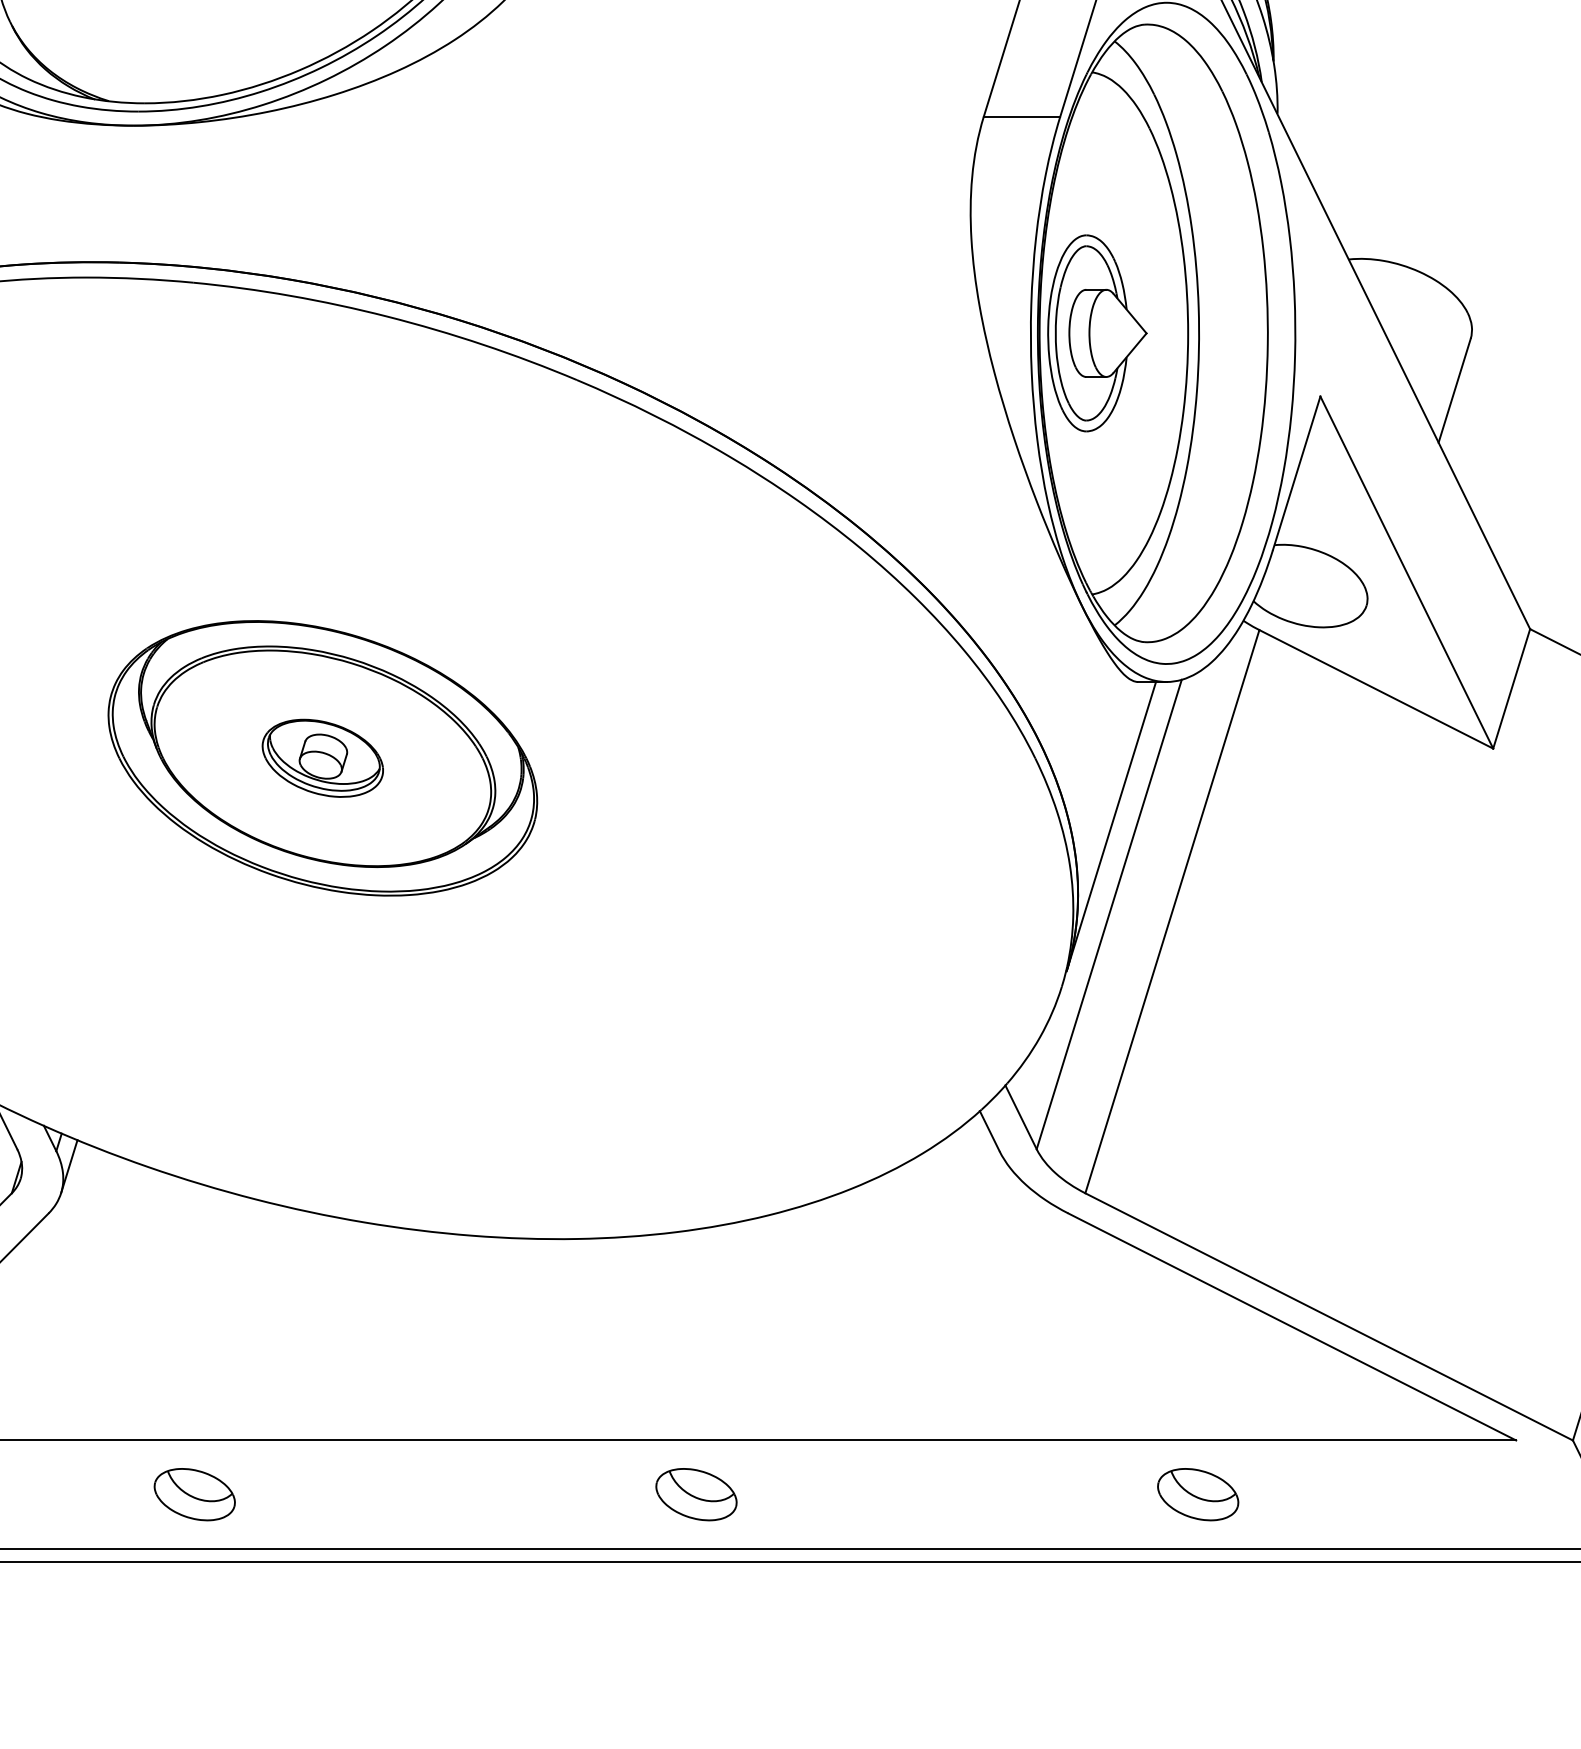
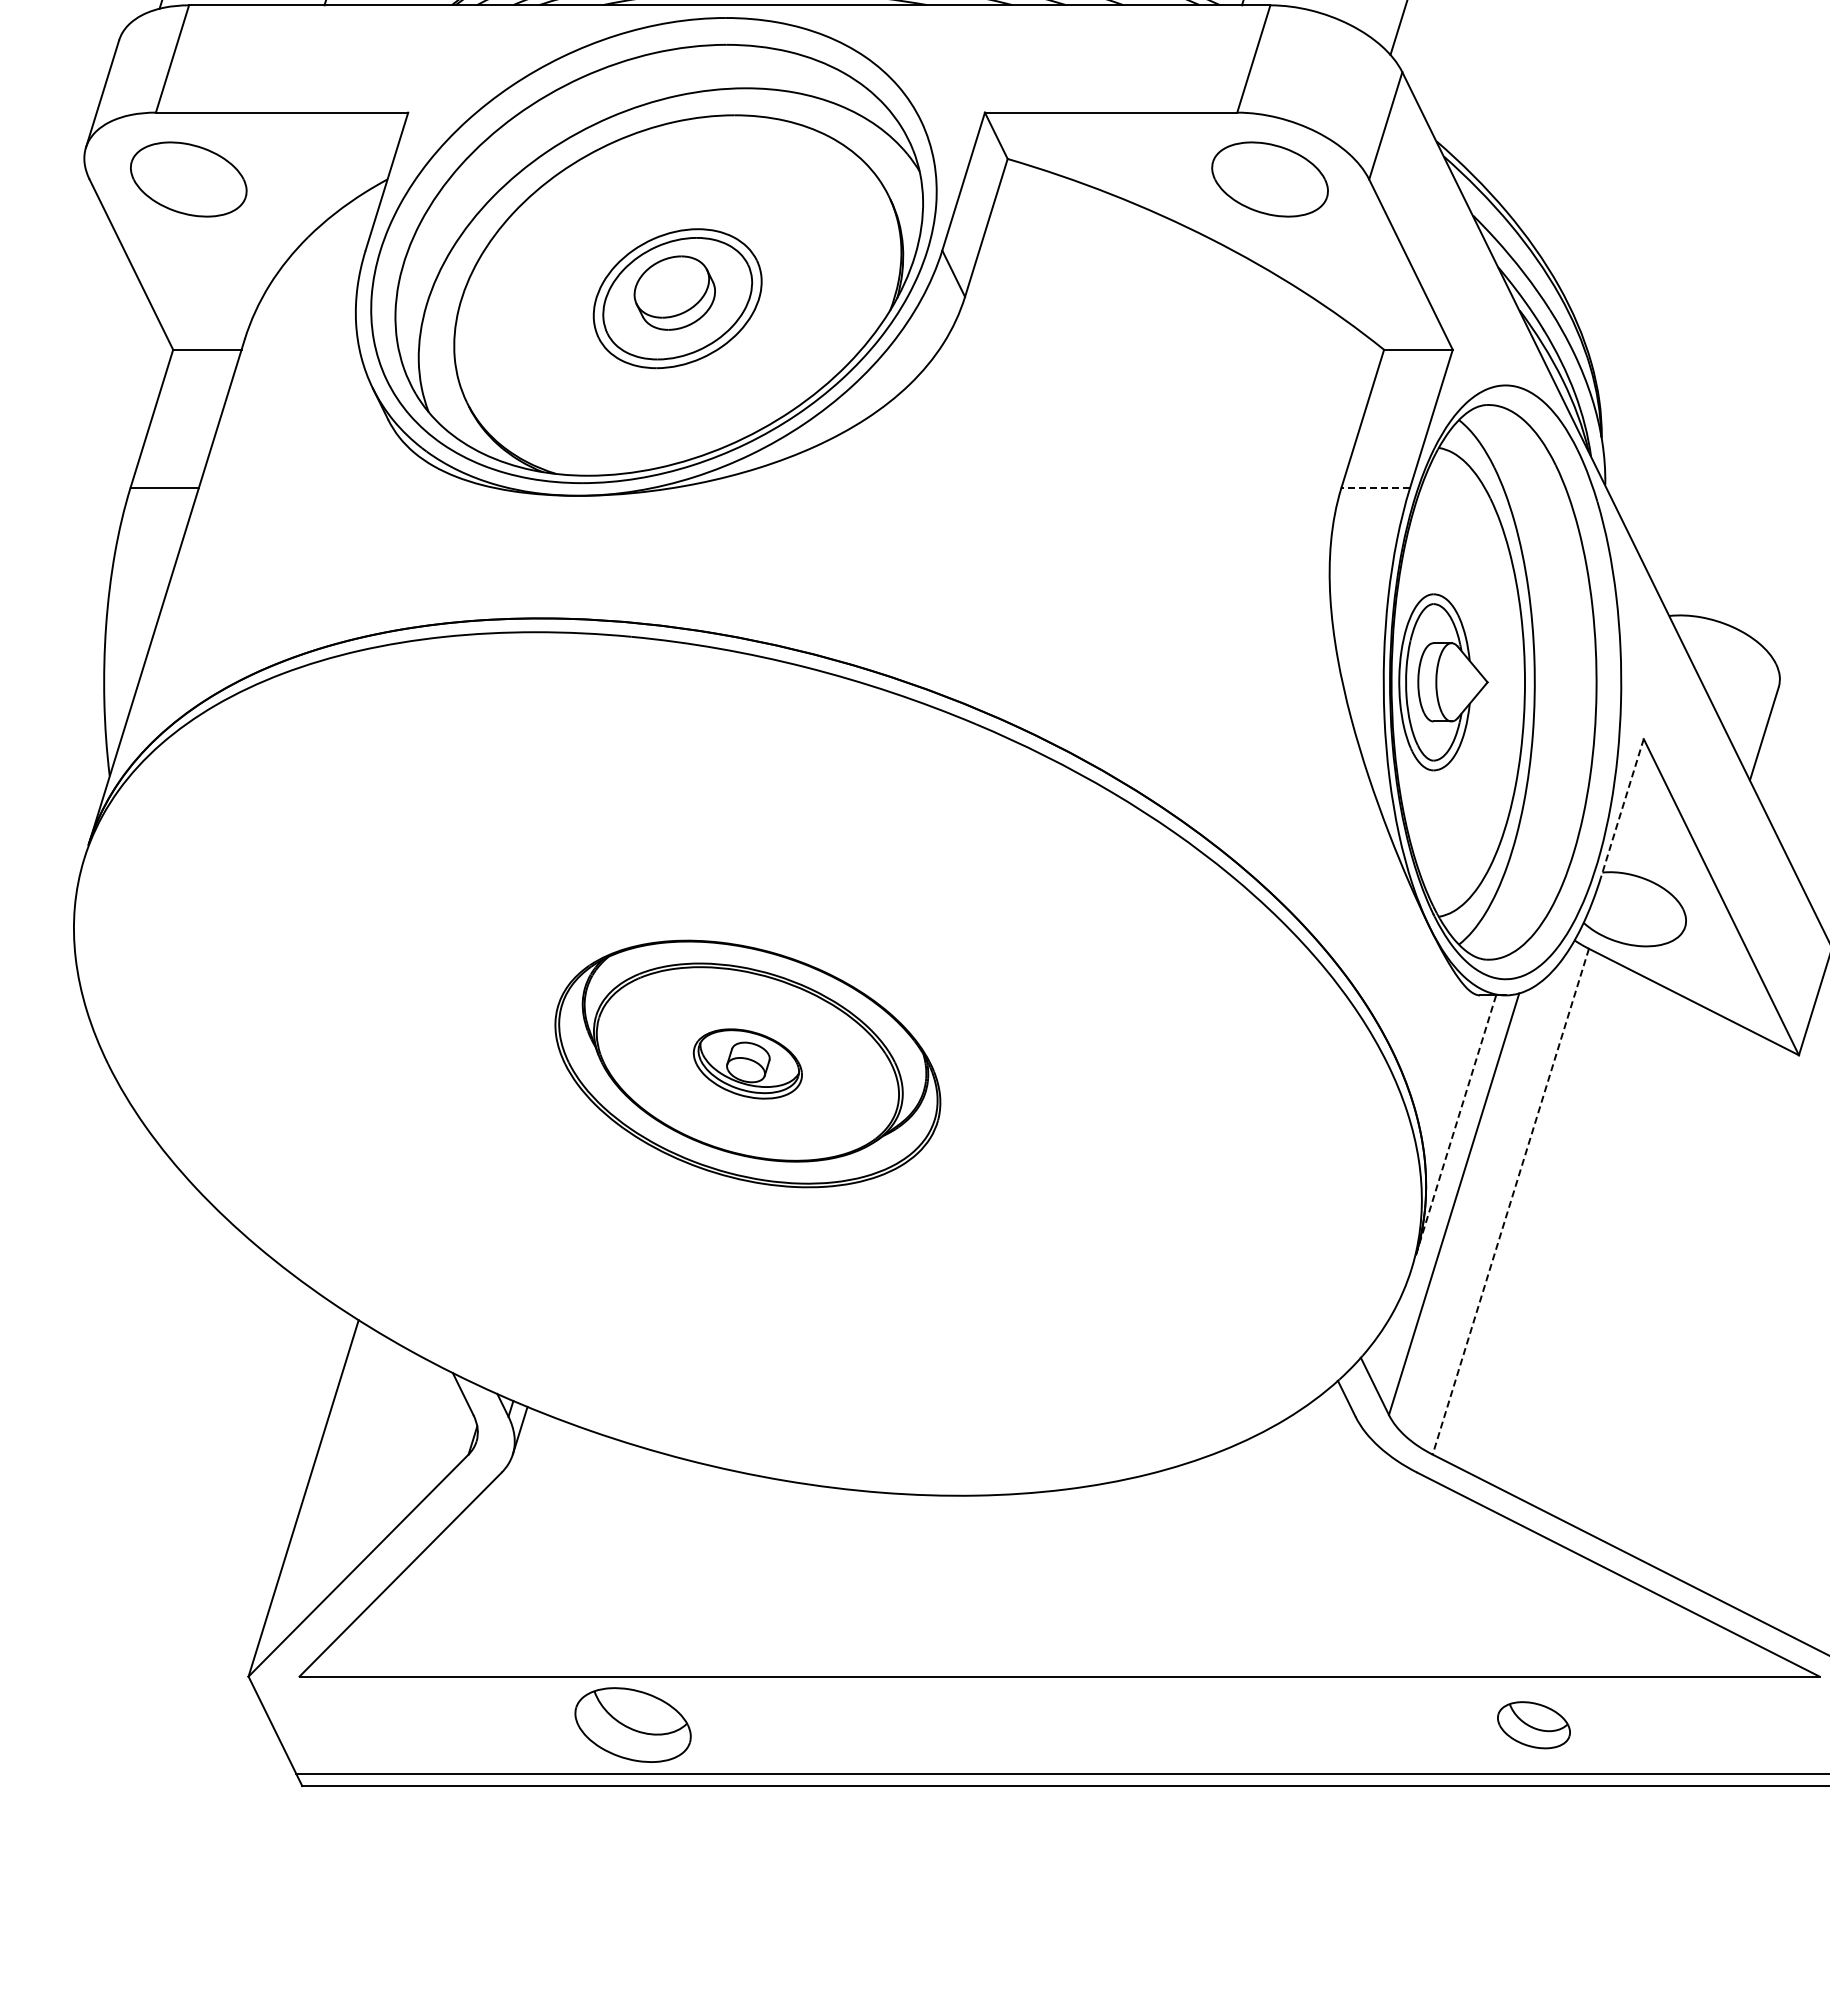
line: (1021, 116) -> (1375, 487), solid -> dashed
line: (1296, 473) -> (1622, 808), solid -> dashed
line: (1110, 826) -> (1455, 1125), solid -> dashed
line: (1172, 911) -> (1510, 1201), solid -> dashed
part: (194, 1494) -> (632, 1725), size x1.6
part: (696, 1494) -> (1083, 1725), removed

